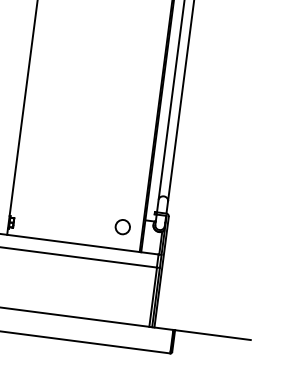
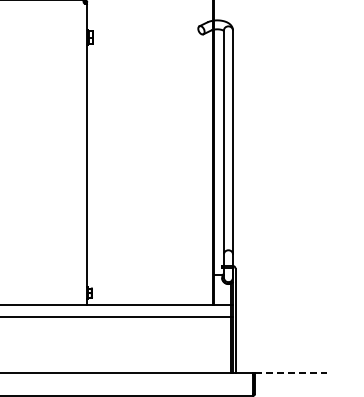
circle: (122, 226) -> (193, 283), removed
line: (212, 335) -> (290, 373), solid -> dashed

